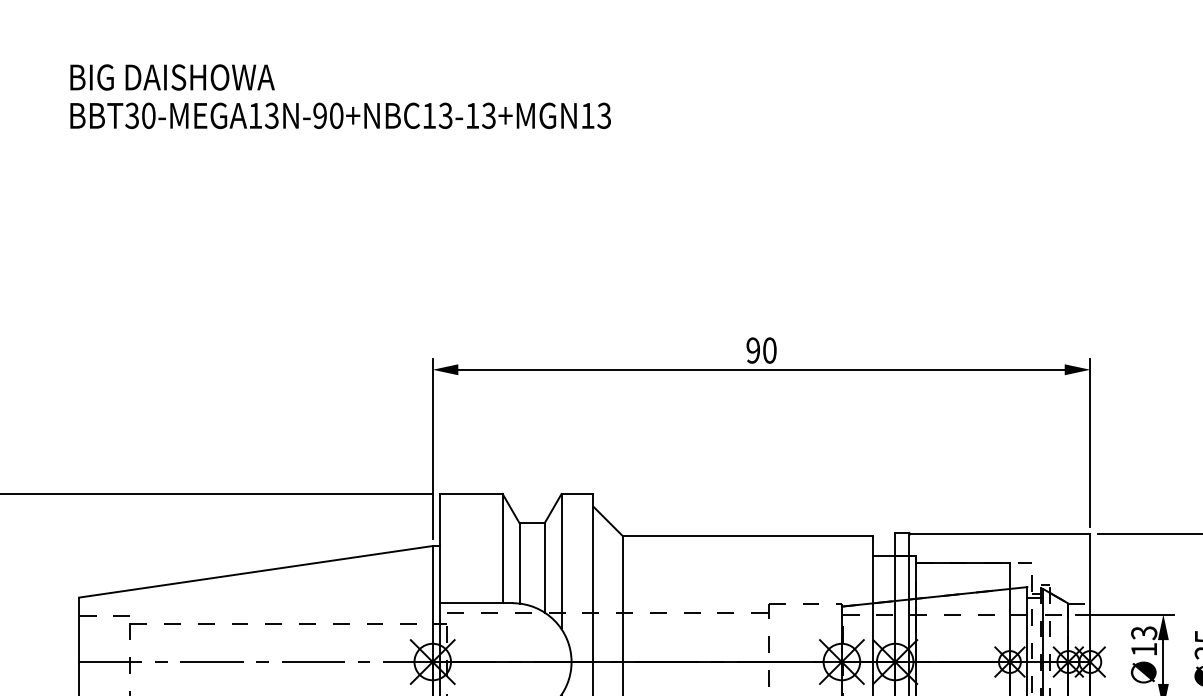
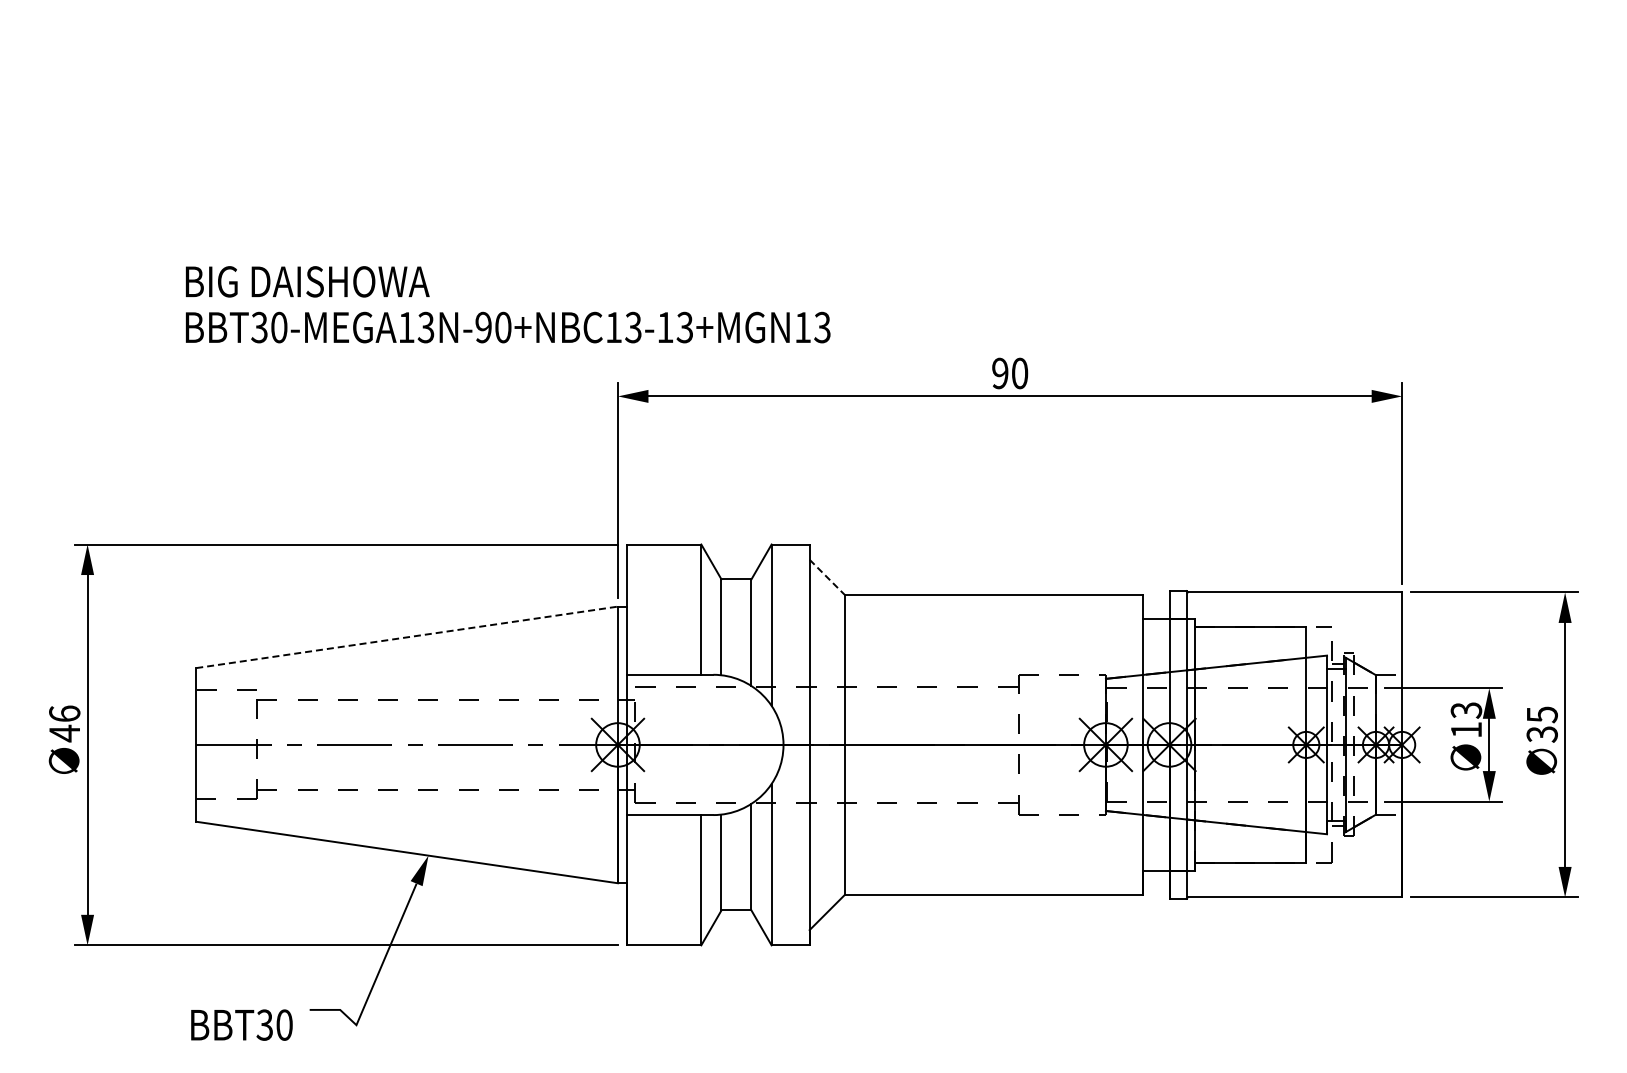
text: (340, 96) -> (508, 304), moved
line: (608, 521) -> (827, 577), solid -> dashed
line: (256, 571) -> (407, 637), solid -> dashed

